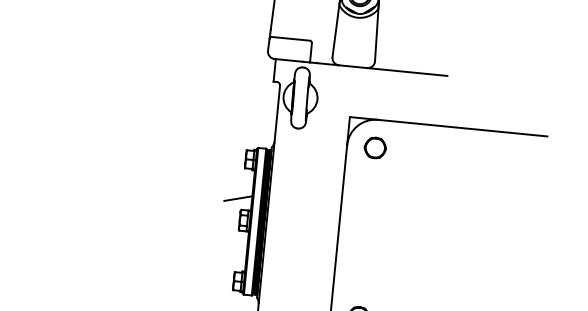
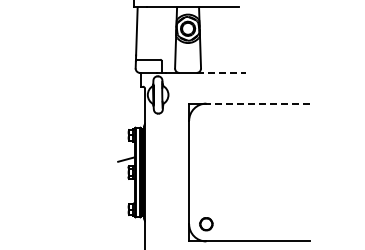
line: (407, 71) -> (221, 72), solid -> dashed
line: (463, 128) -> (258, 103), solid -> dashed
part: (375, 147) -> (206, 120), removed

